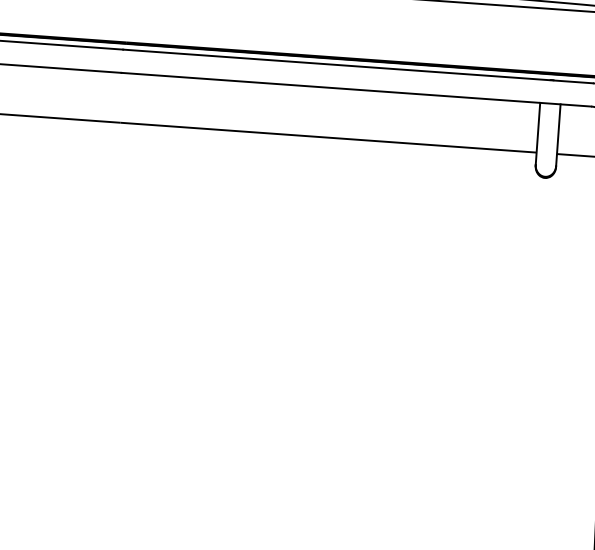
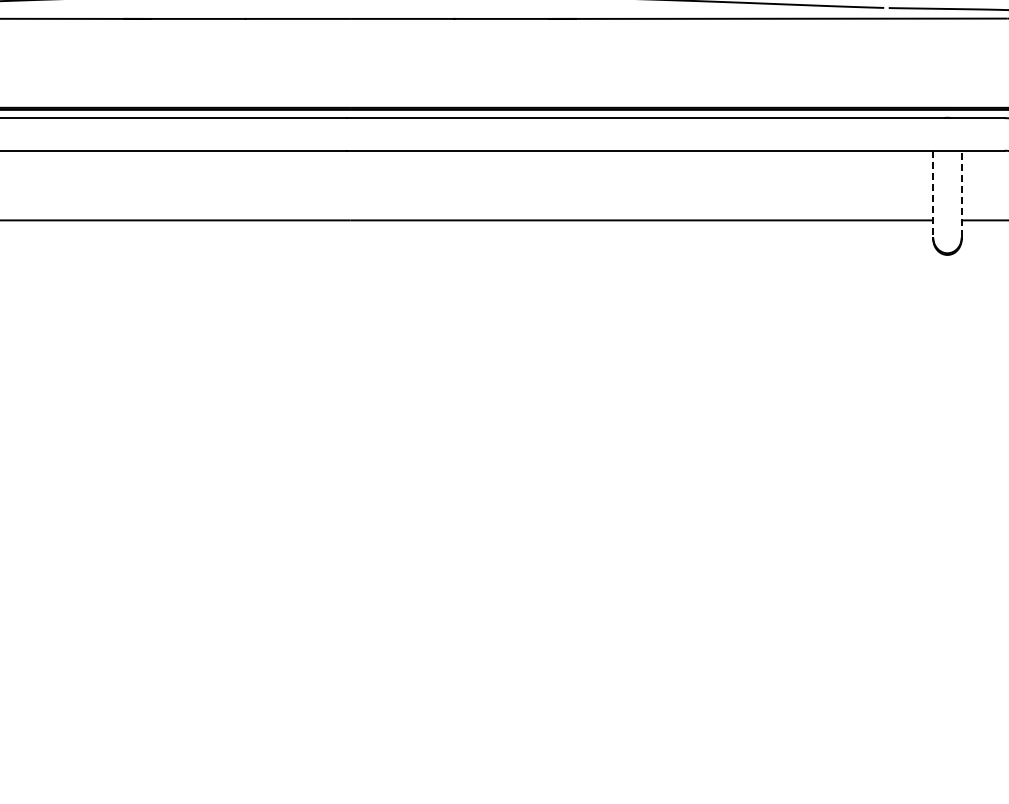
line: (538, 134) -> (933, 194), solid -> dashed
line: (558, 134) -> (961, 193), solid -> dashed

